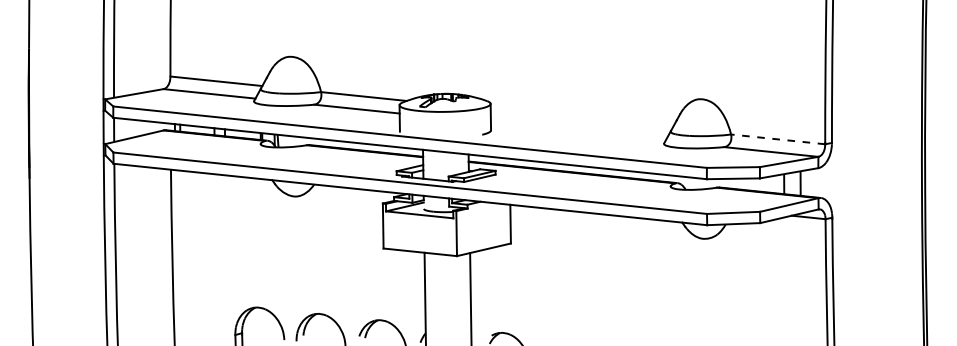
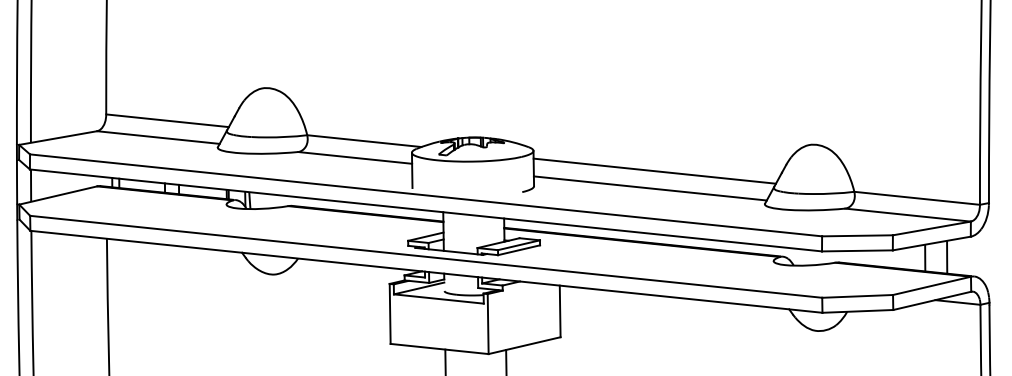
line: (581, 118) -> (654, 170), added
line: (577, 131) -> (649, 187), added
line: (777, 139) -> (916, 198), dashed -> solid

